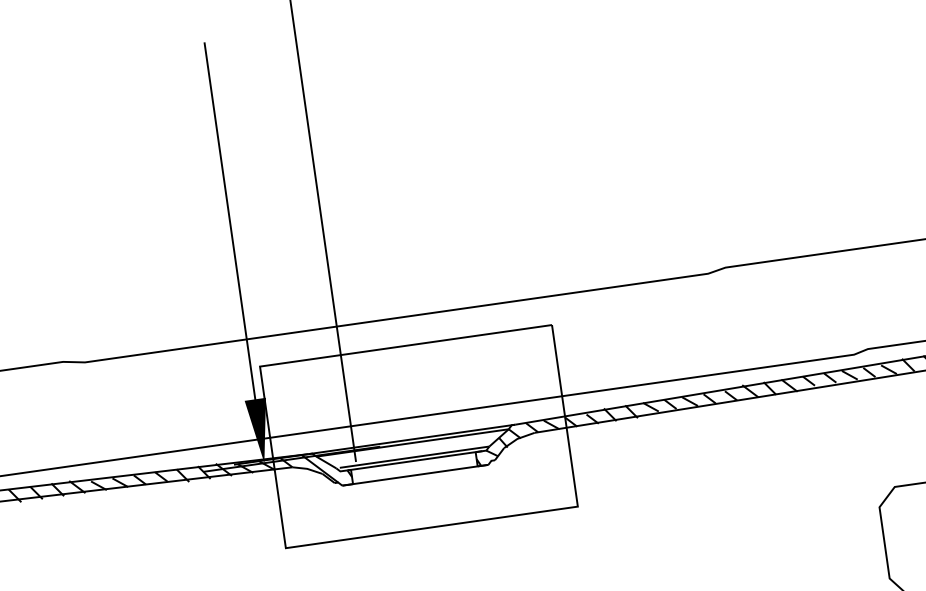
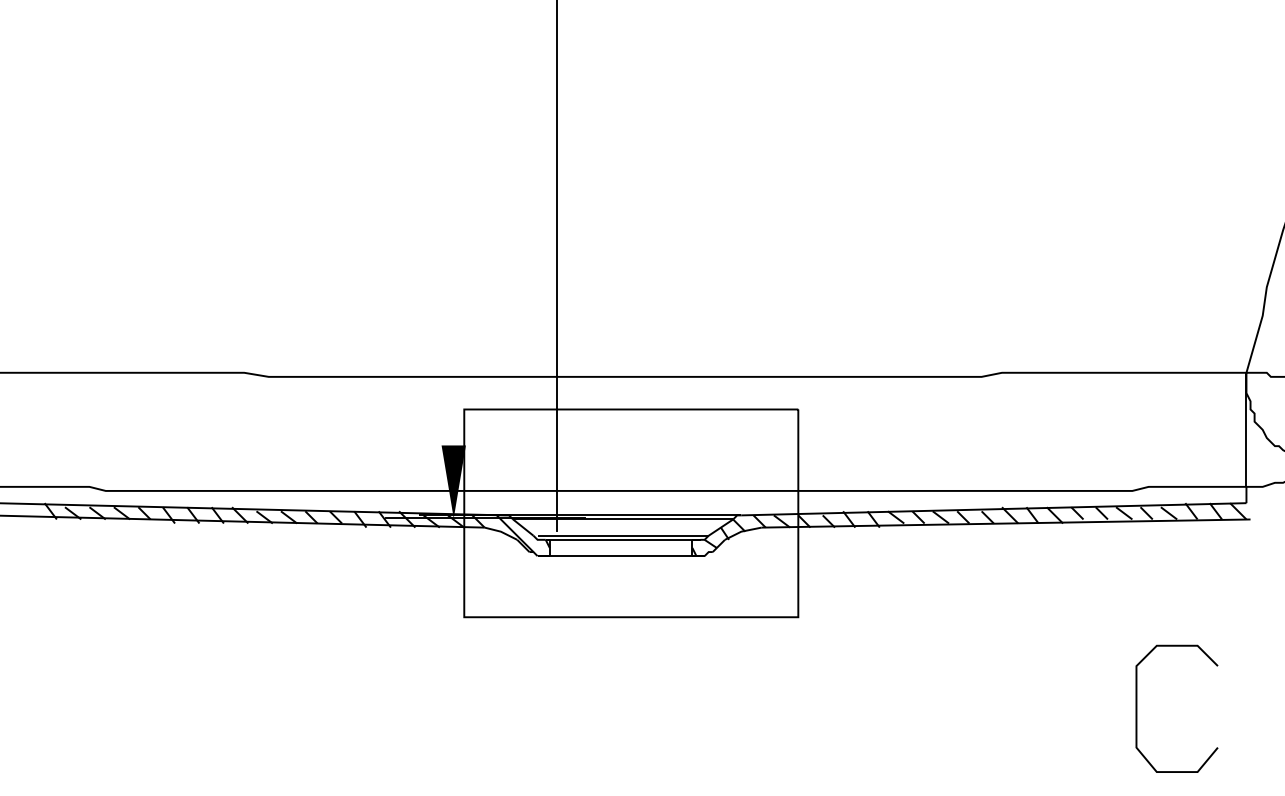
line: (229, 221) -> (453, 241), removed

